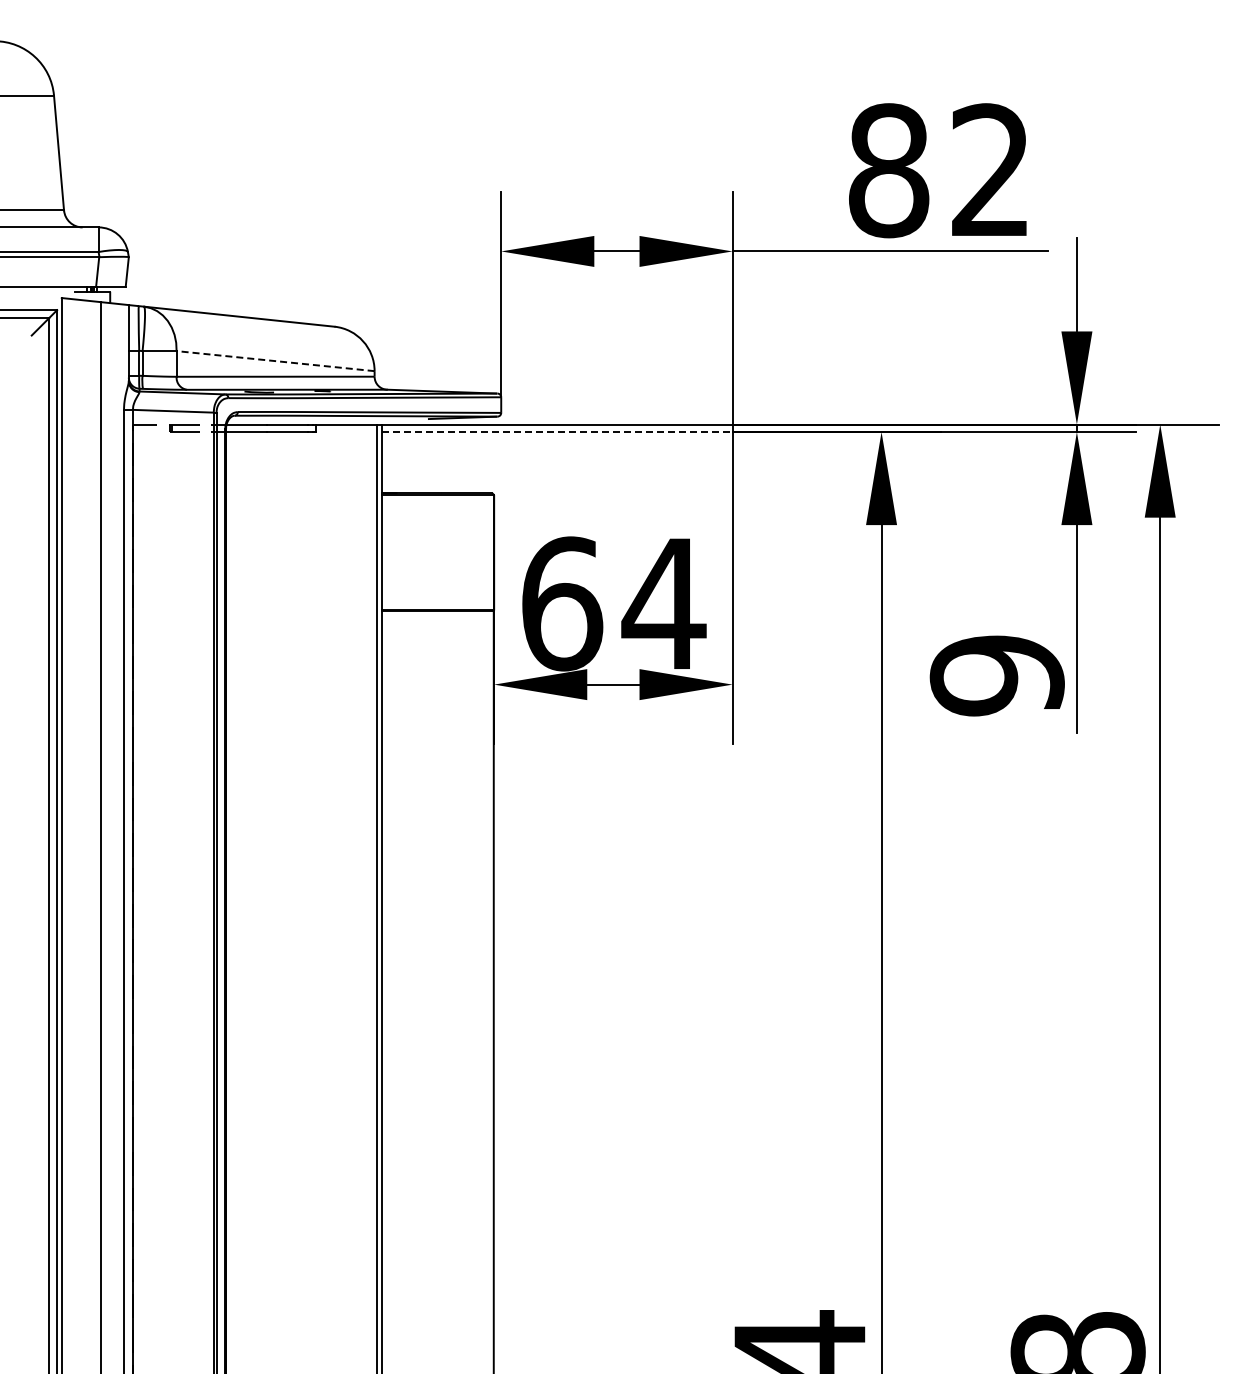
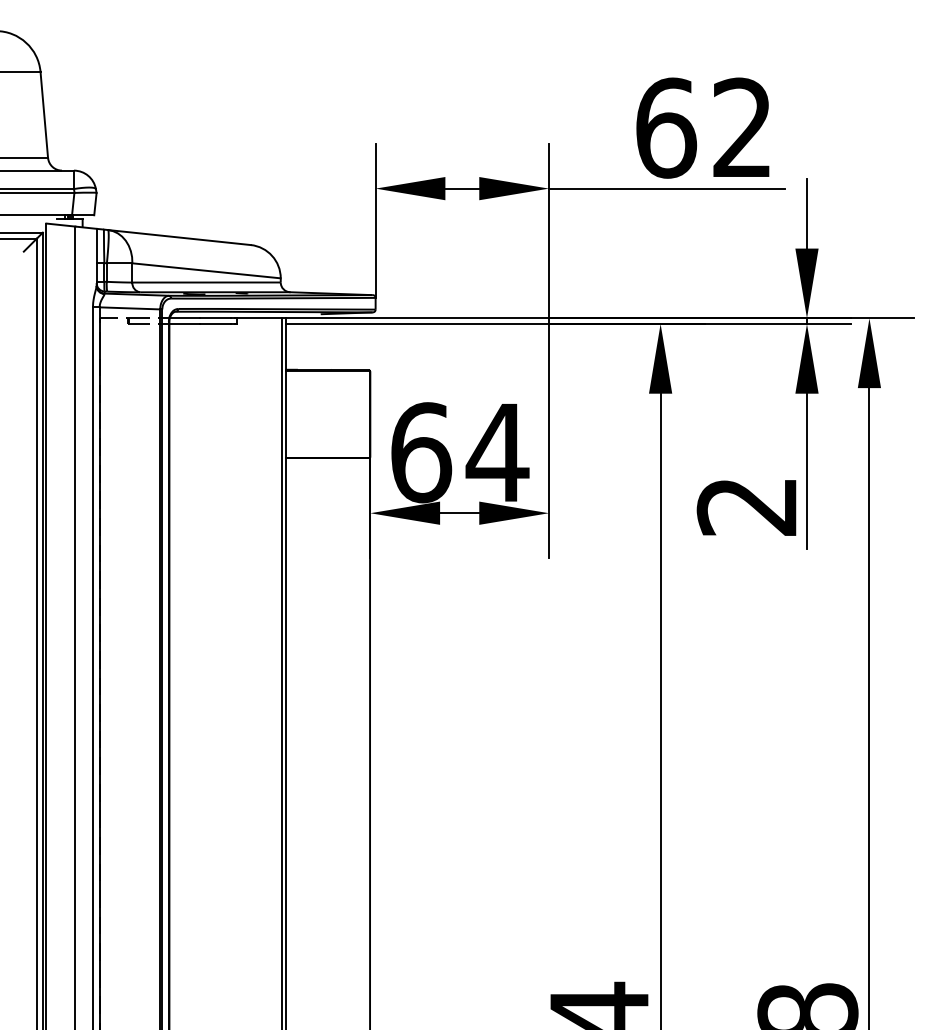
text: (889, 170) -> (666, 127), 82 -> 62
line: (275, 361) -> (206, 271), dashed -> solid
line: (557, 432) -> (417, 324), dashed -> solid
text: (996, 675) -> (746, 506), 9 -> 2

